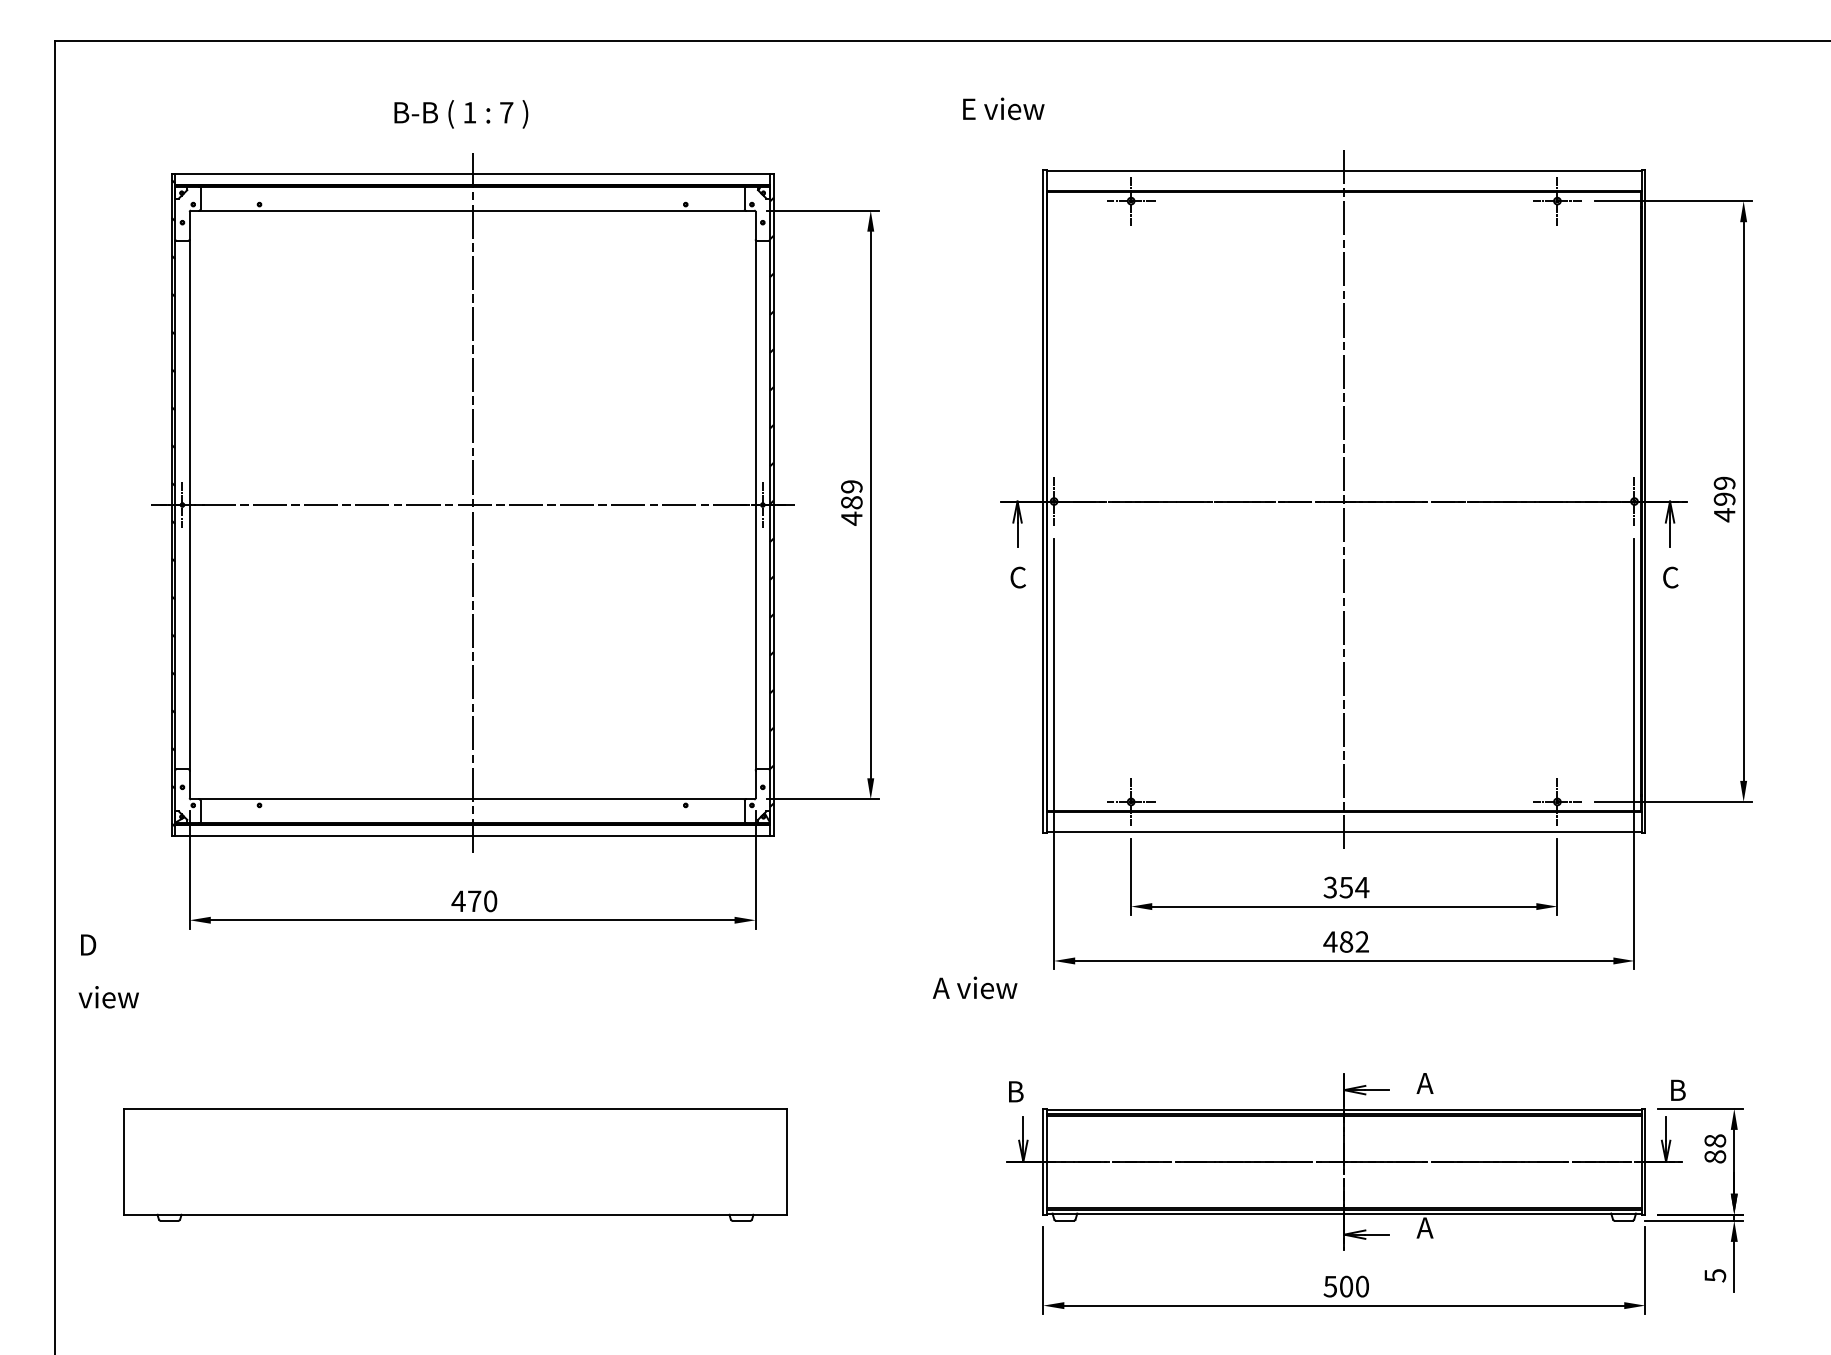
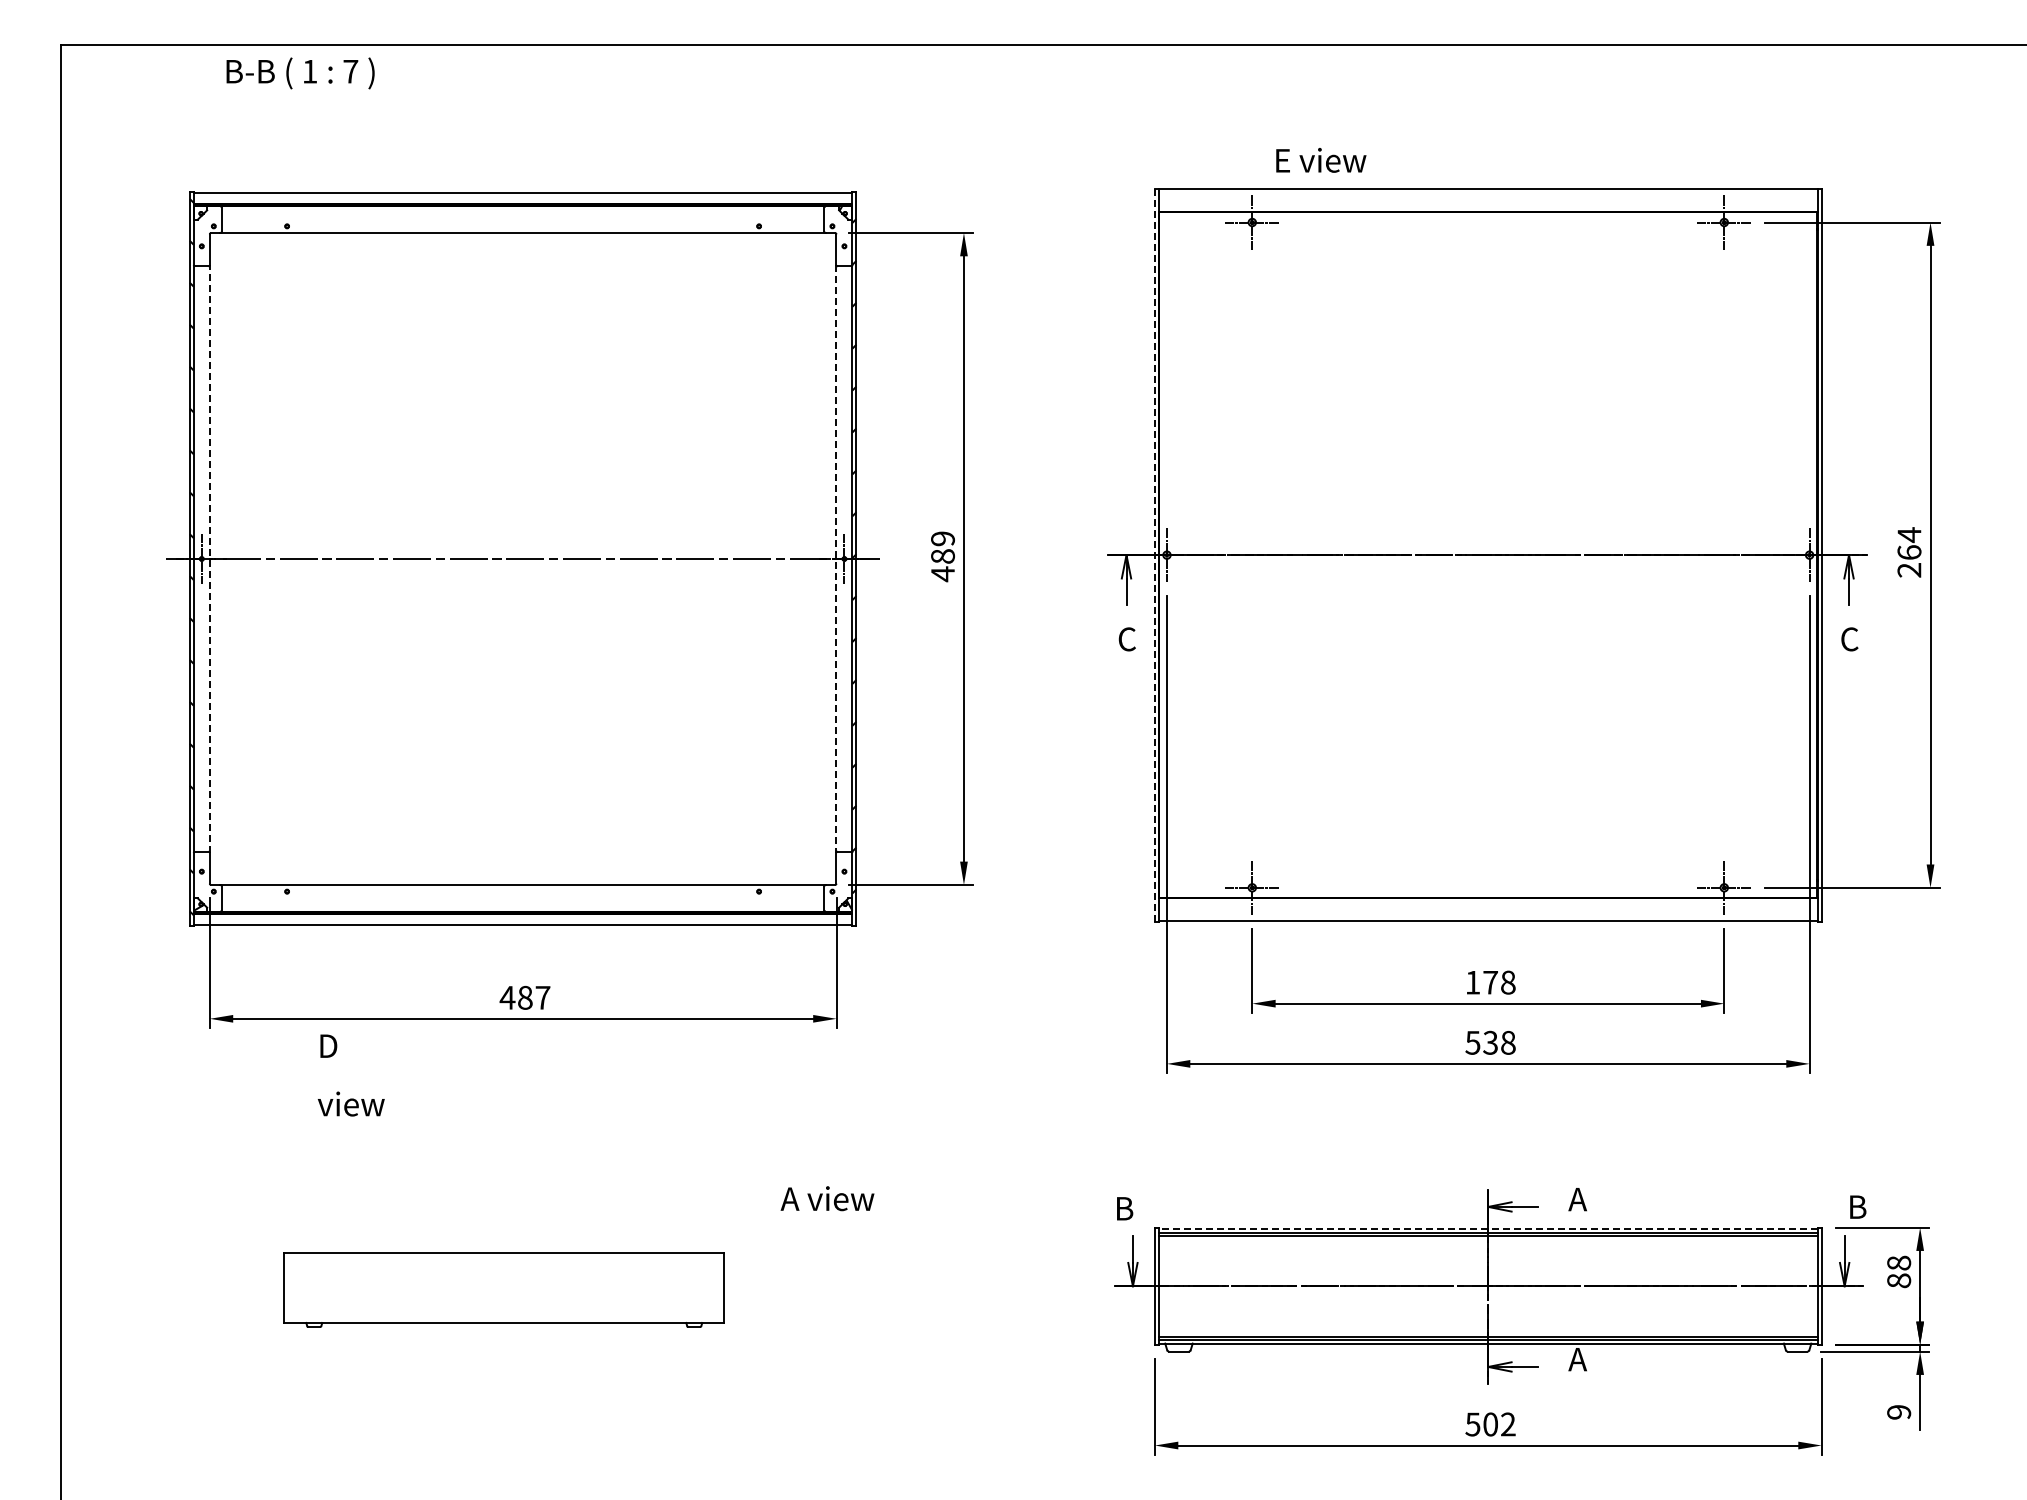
text: (1004, 108) -> (1321, 160), moved
text: (461, 114) -> (300, 73), moved
text: (1724, 499) -> (1909, 552), 499 -> 264
line: (1344, 500) -> (1488, 554), removed
line: (1042, 501) -> (1154, 555), solid -> dashed
line: (472, 504) -> (523, 558), removed
line: (189, 505) -> (209, 559), solid -> dashed
line: (755, 505) -> (836, 559), solid -> dashed
text: (1346, 887) -> (1490, 982), 354 -> 178
text: (482, 901) -> (534, 997), 470 -> 487
text: (1346, 941) -> (1490, 1042), 482 -> 538
text: (108, 971) -> (350, 1075), moved
text: (975, 987) -> (827, 1198), moved
line: (1343, 1109) -> (1487, 1228), solid -> dashed
part: (455, 1164) -> (504, 1289), size x0.6
text: (1715, 1275) -> (1899, 1412), 5 -> 9
text: (1362, 1286) -> (1508, 1424), 500 -> 502

